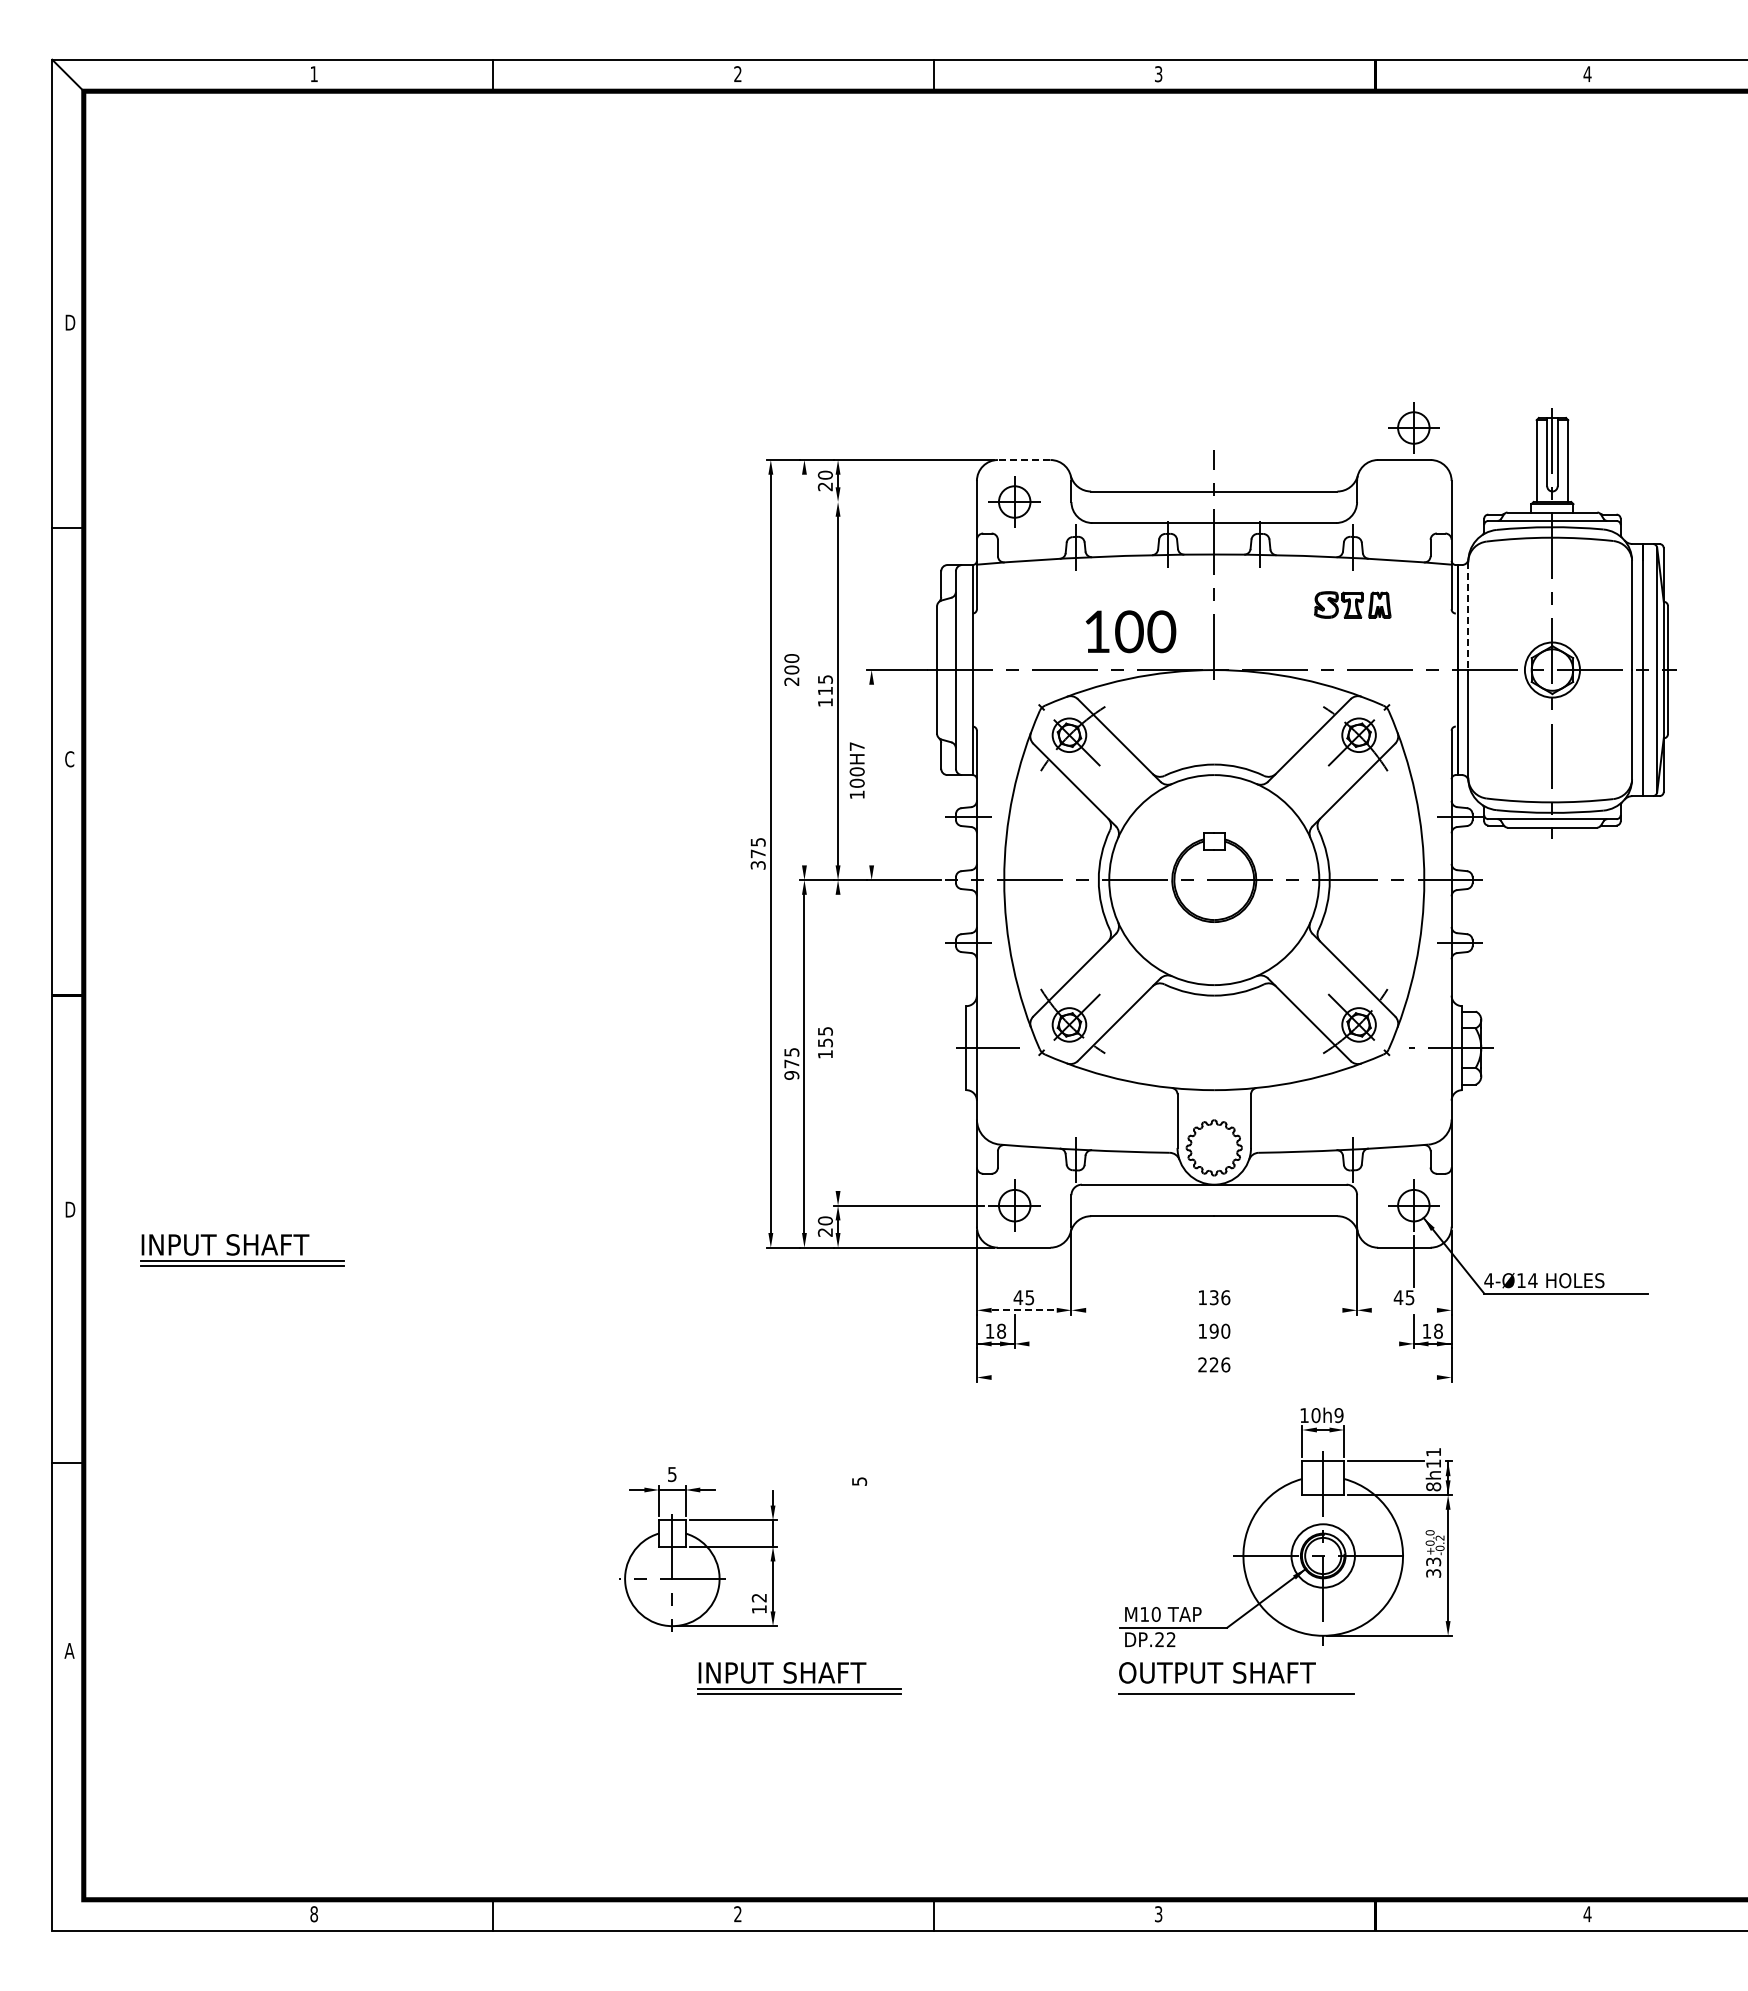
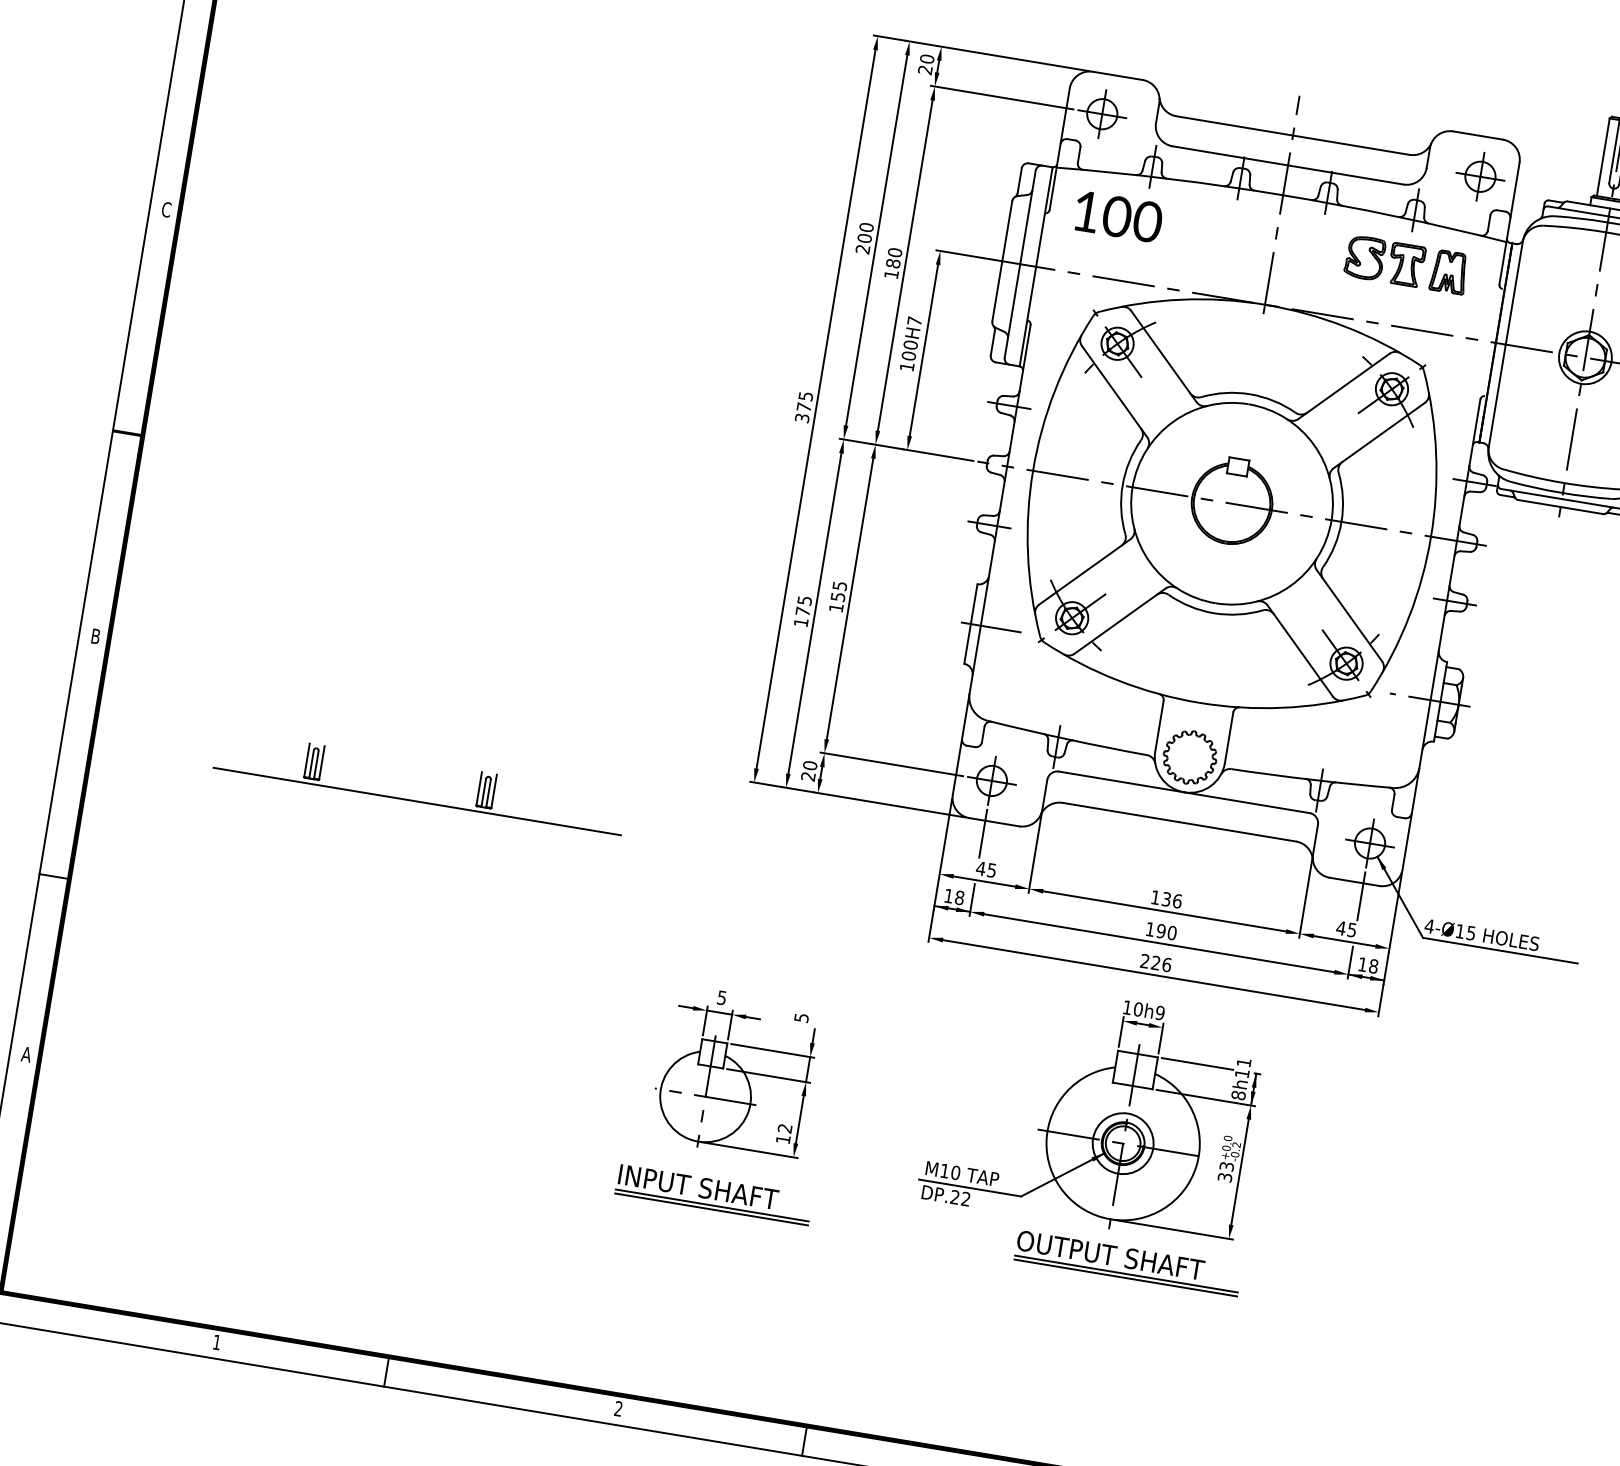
part: (1413, 427) -> (1480, 176), moved
line: (1023, 460) -> (1117, 76), dashed -> solid
line: (908, 502) -> (1001, 98), added
part: (1352, 604) -> (1406, 264), size x1.67
line: (1468, 616) -> (1514, 293), dashed -> solid
text: (1130, 631) -> (1118, 216), moved
line: (804, 669) -> (876, 239), added
text: (824, 685) -> (893, 258), 115 -> 180
line: (871, 774) -> (923, 349), added
line: (838, 1042) -> (850, 598), added
text: (791, 1075) -> (800, 622), 975 -> 175
text: (71, 1209) -> (97, 636), D -> B
part: (242, 1250) -> (253, 702), removed
line: (1014, 1261) -> (982, 833), added
text: (1532, 1280) -> (1470, 933), 4-Ø14 -> 4-Ø15
line: (1024, 1310) -> (984, 881), dashed -> solid
line: (1214, 1310) -> (1164, 911), added
line: (1403, 1310) -> (1343, 941), added
part: (427, 1324) -> (416, 801), added
line: (1214, 1343) -> (1159, 942), added
line: (1213, 1377) -> (1153, 974), added
part: (1285, 1526) -> (1092, 1109), moved
part: (698, 1549) -> (735, 1073), moved
line: (1236, 1689) -> (1126, 1274), added
text: (313, 1914) -> (216, 1342), 8 -> 1

